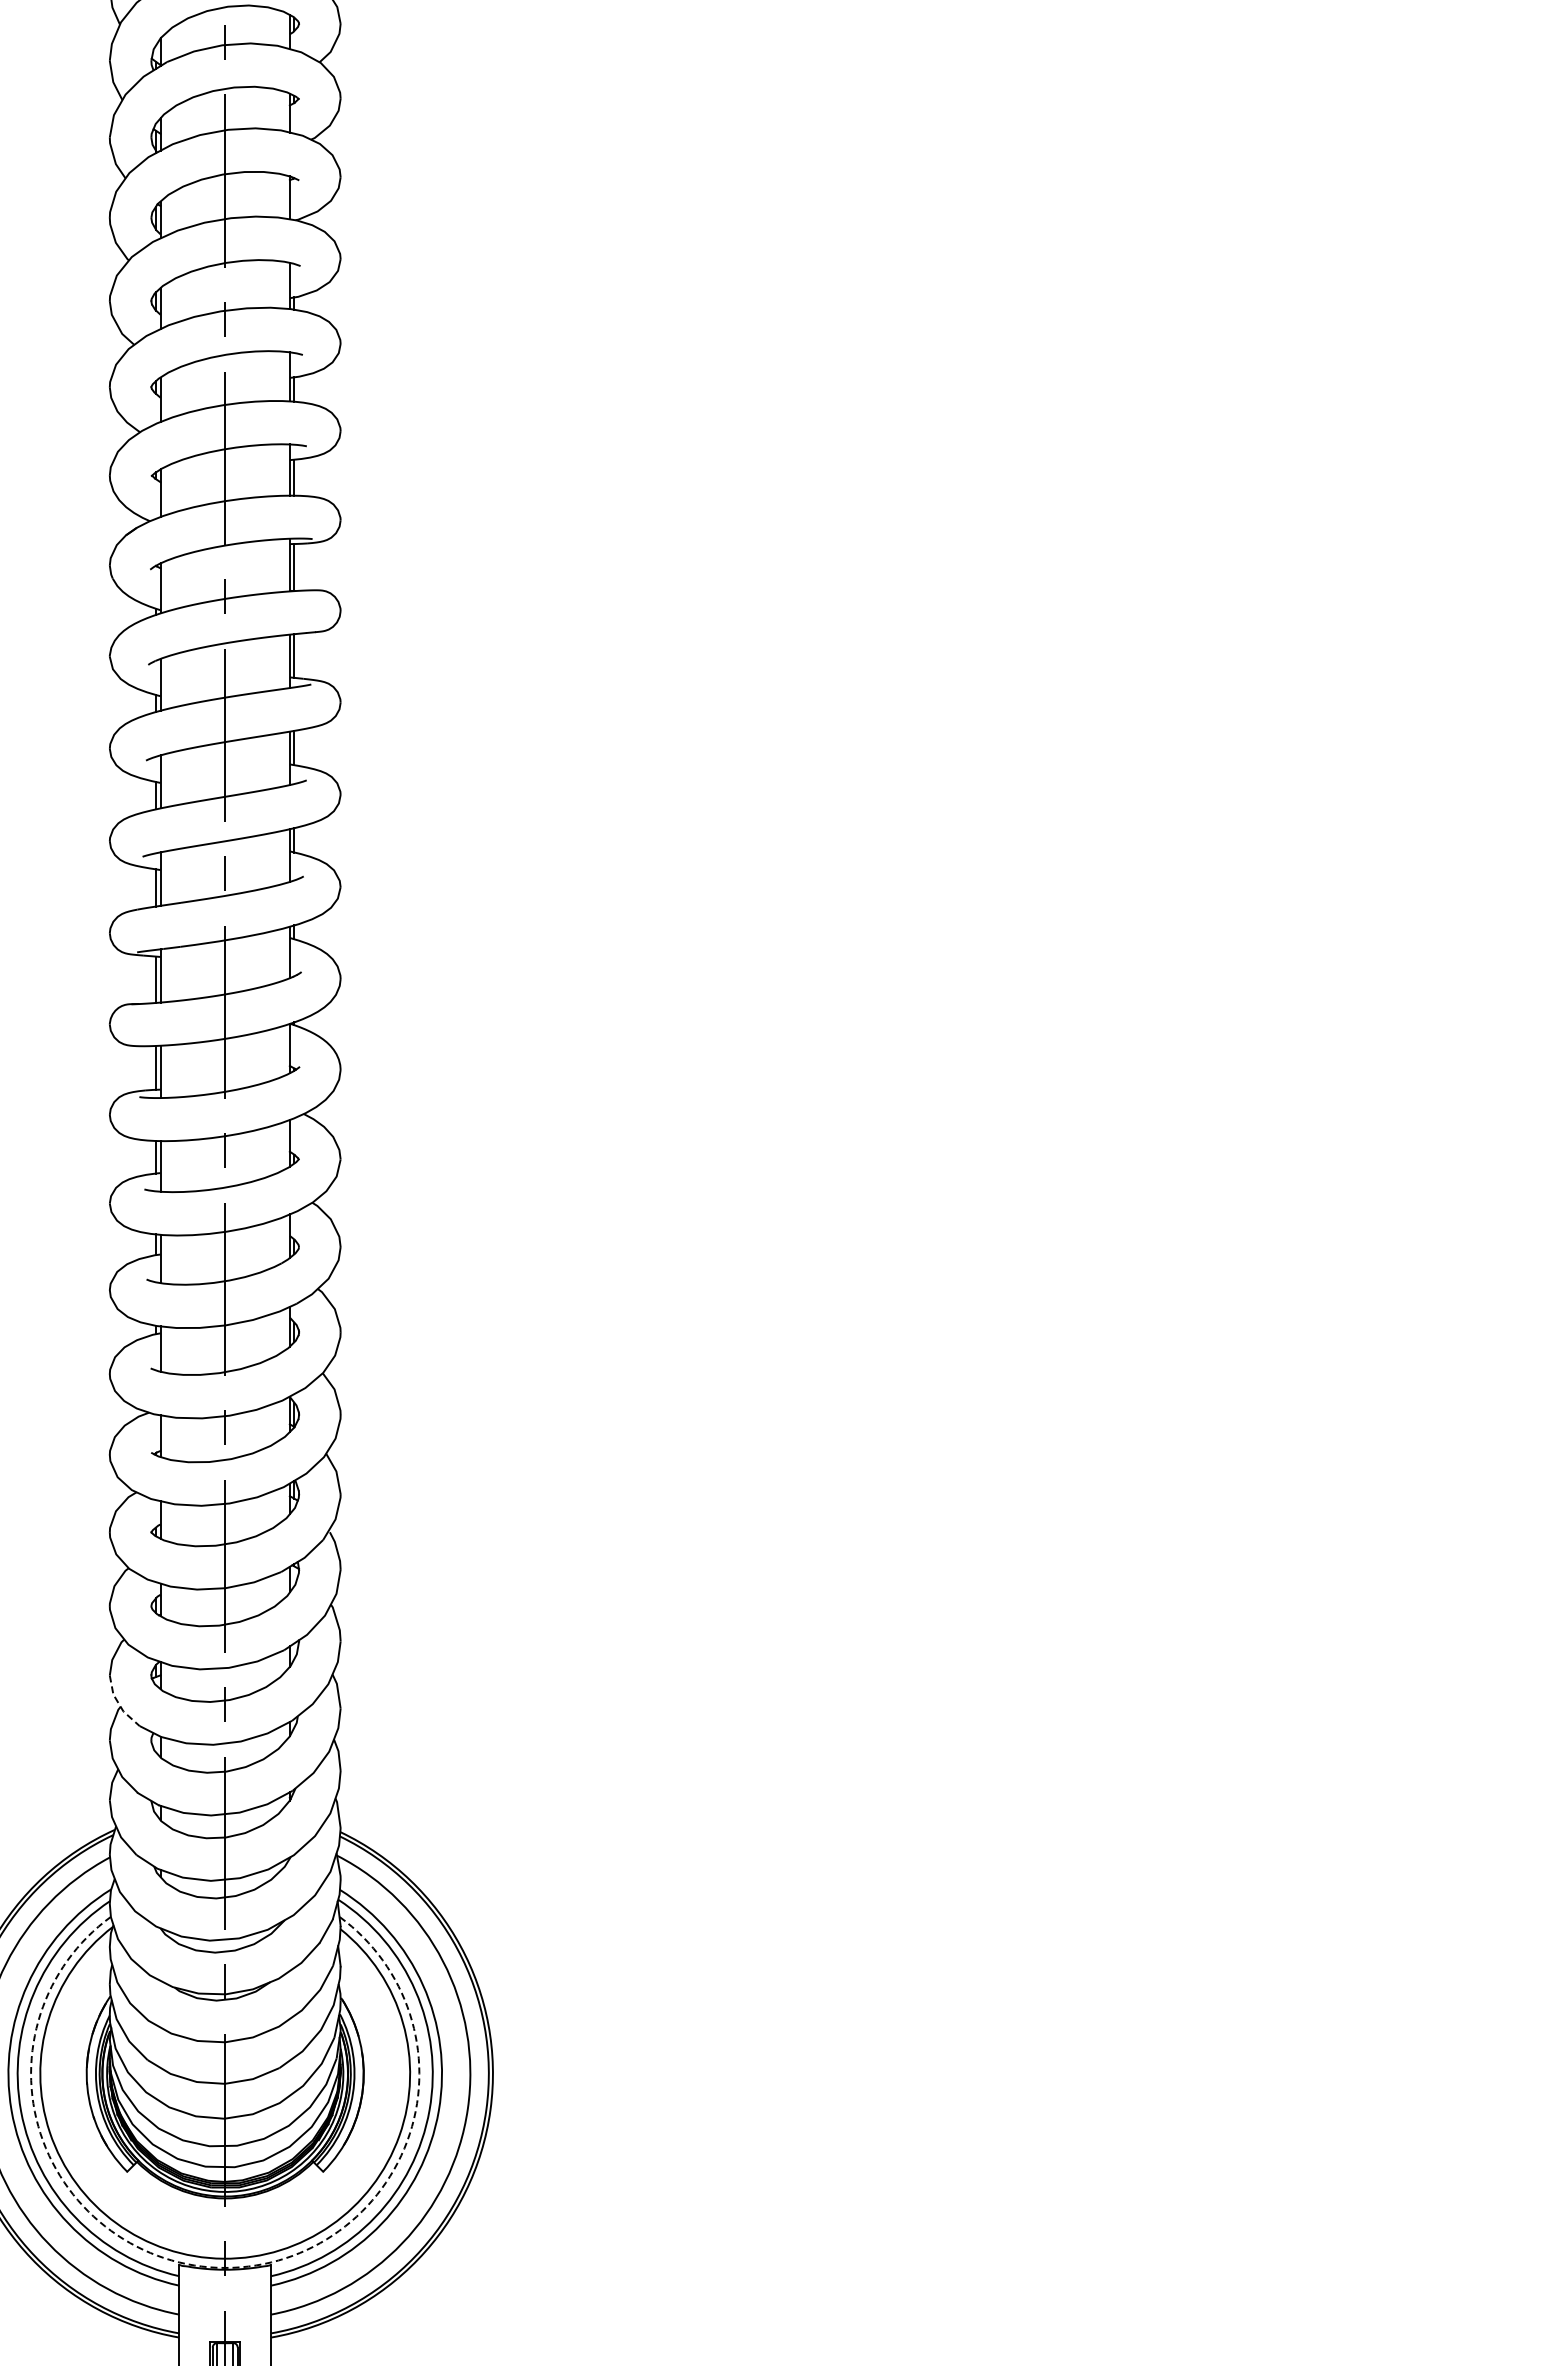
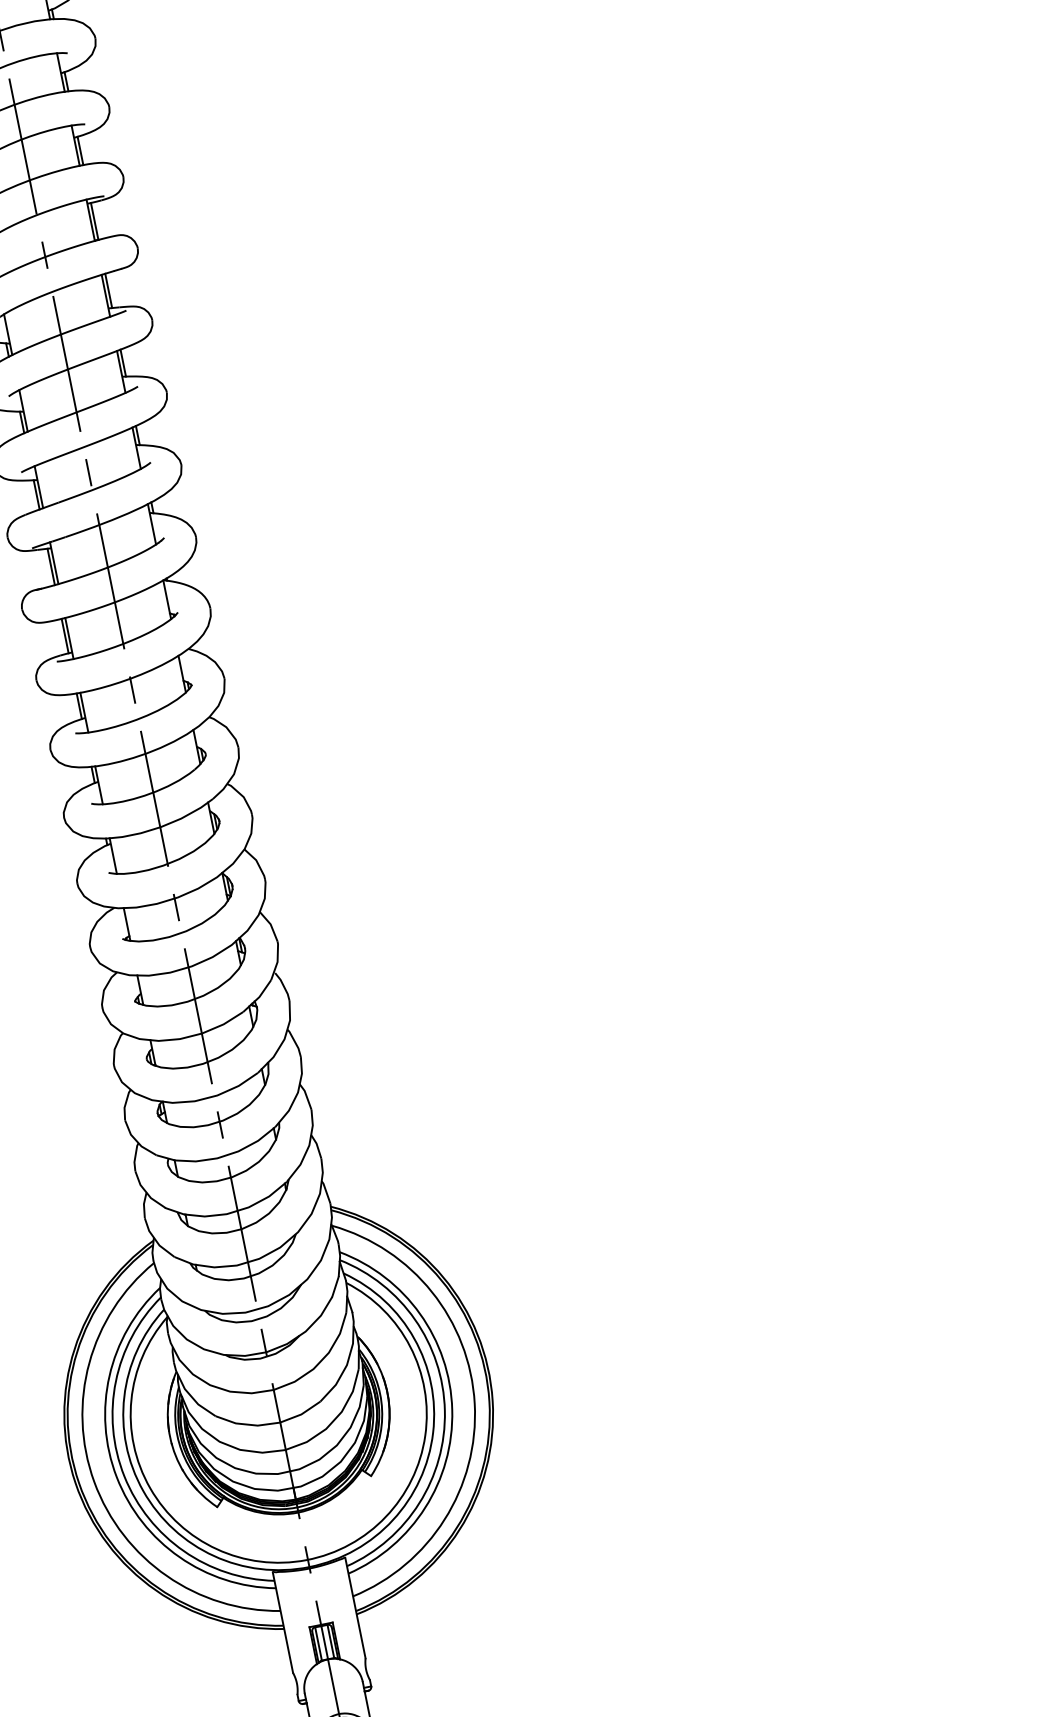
line: (118, 1703) -> (136, 1140), dashed -> solid
arc: (225, 2267) -> (309, 1566), dashed -> solid

